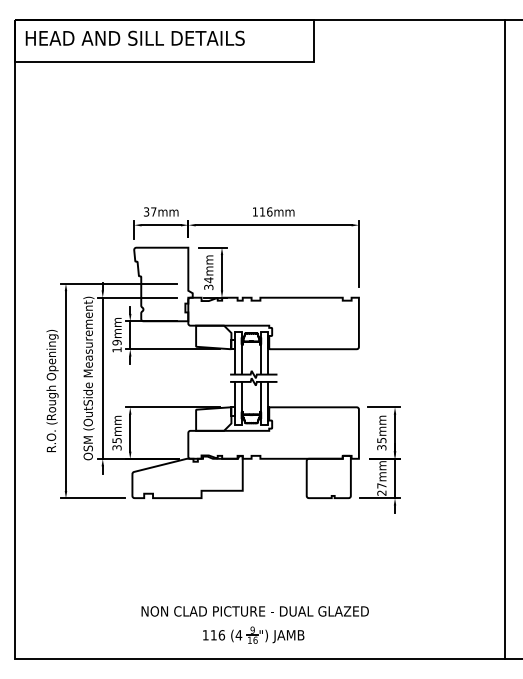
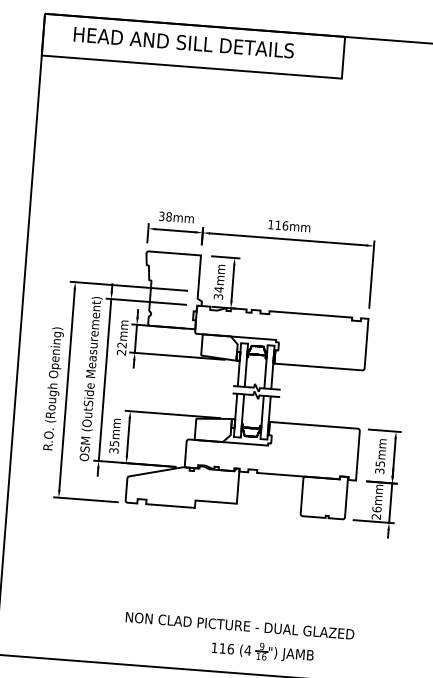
text: (134, 37) -> (183, 41), moved
text: (153, 211) -> (168, 216), 37mm -> 38mm
text: (116, 345) -> (121, 348), 19mm -> 22mm
text: (381, 485) -> (376, 509), 27mm -> 26mm
part: (253, 634) -> (262, 650), moved

